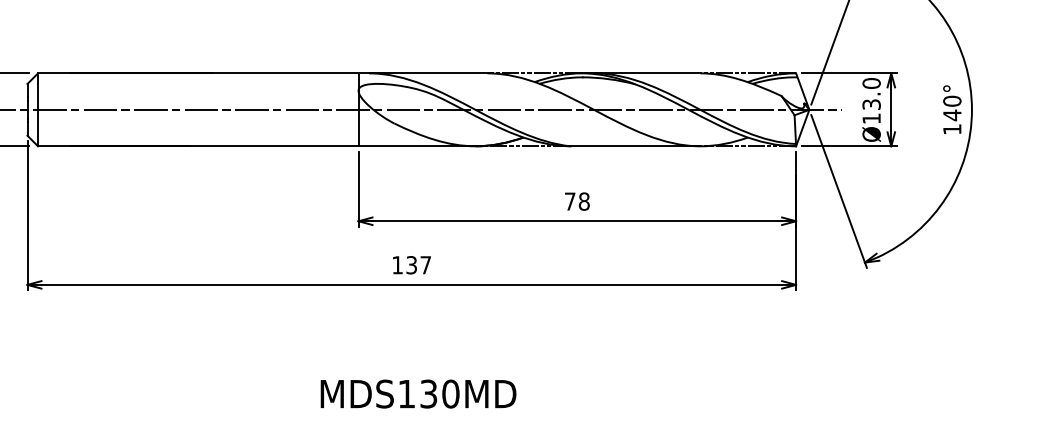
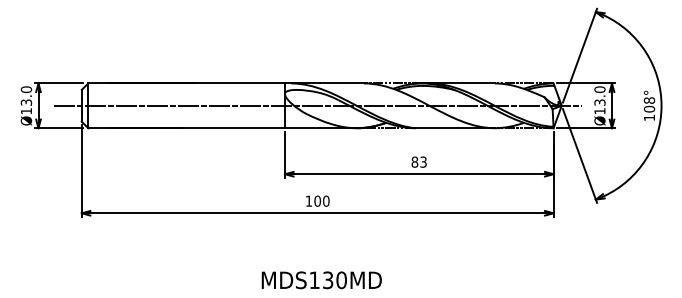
text: (952, 107) -> (649, 104), 140° -> 108°
text: (576, 200) -> (418, 161), 78 -> 83
text: (418, 264) -> (321, 200), 137 -> 100

